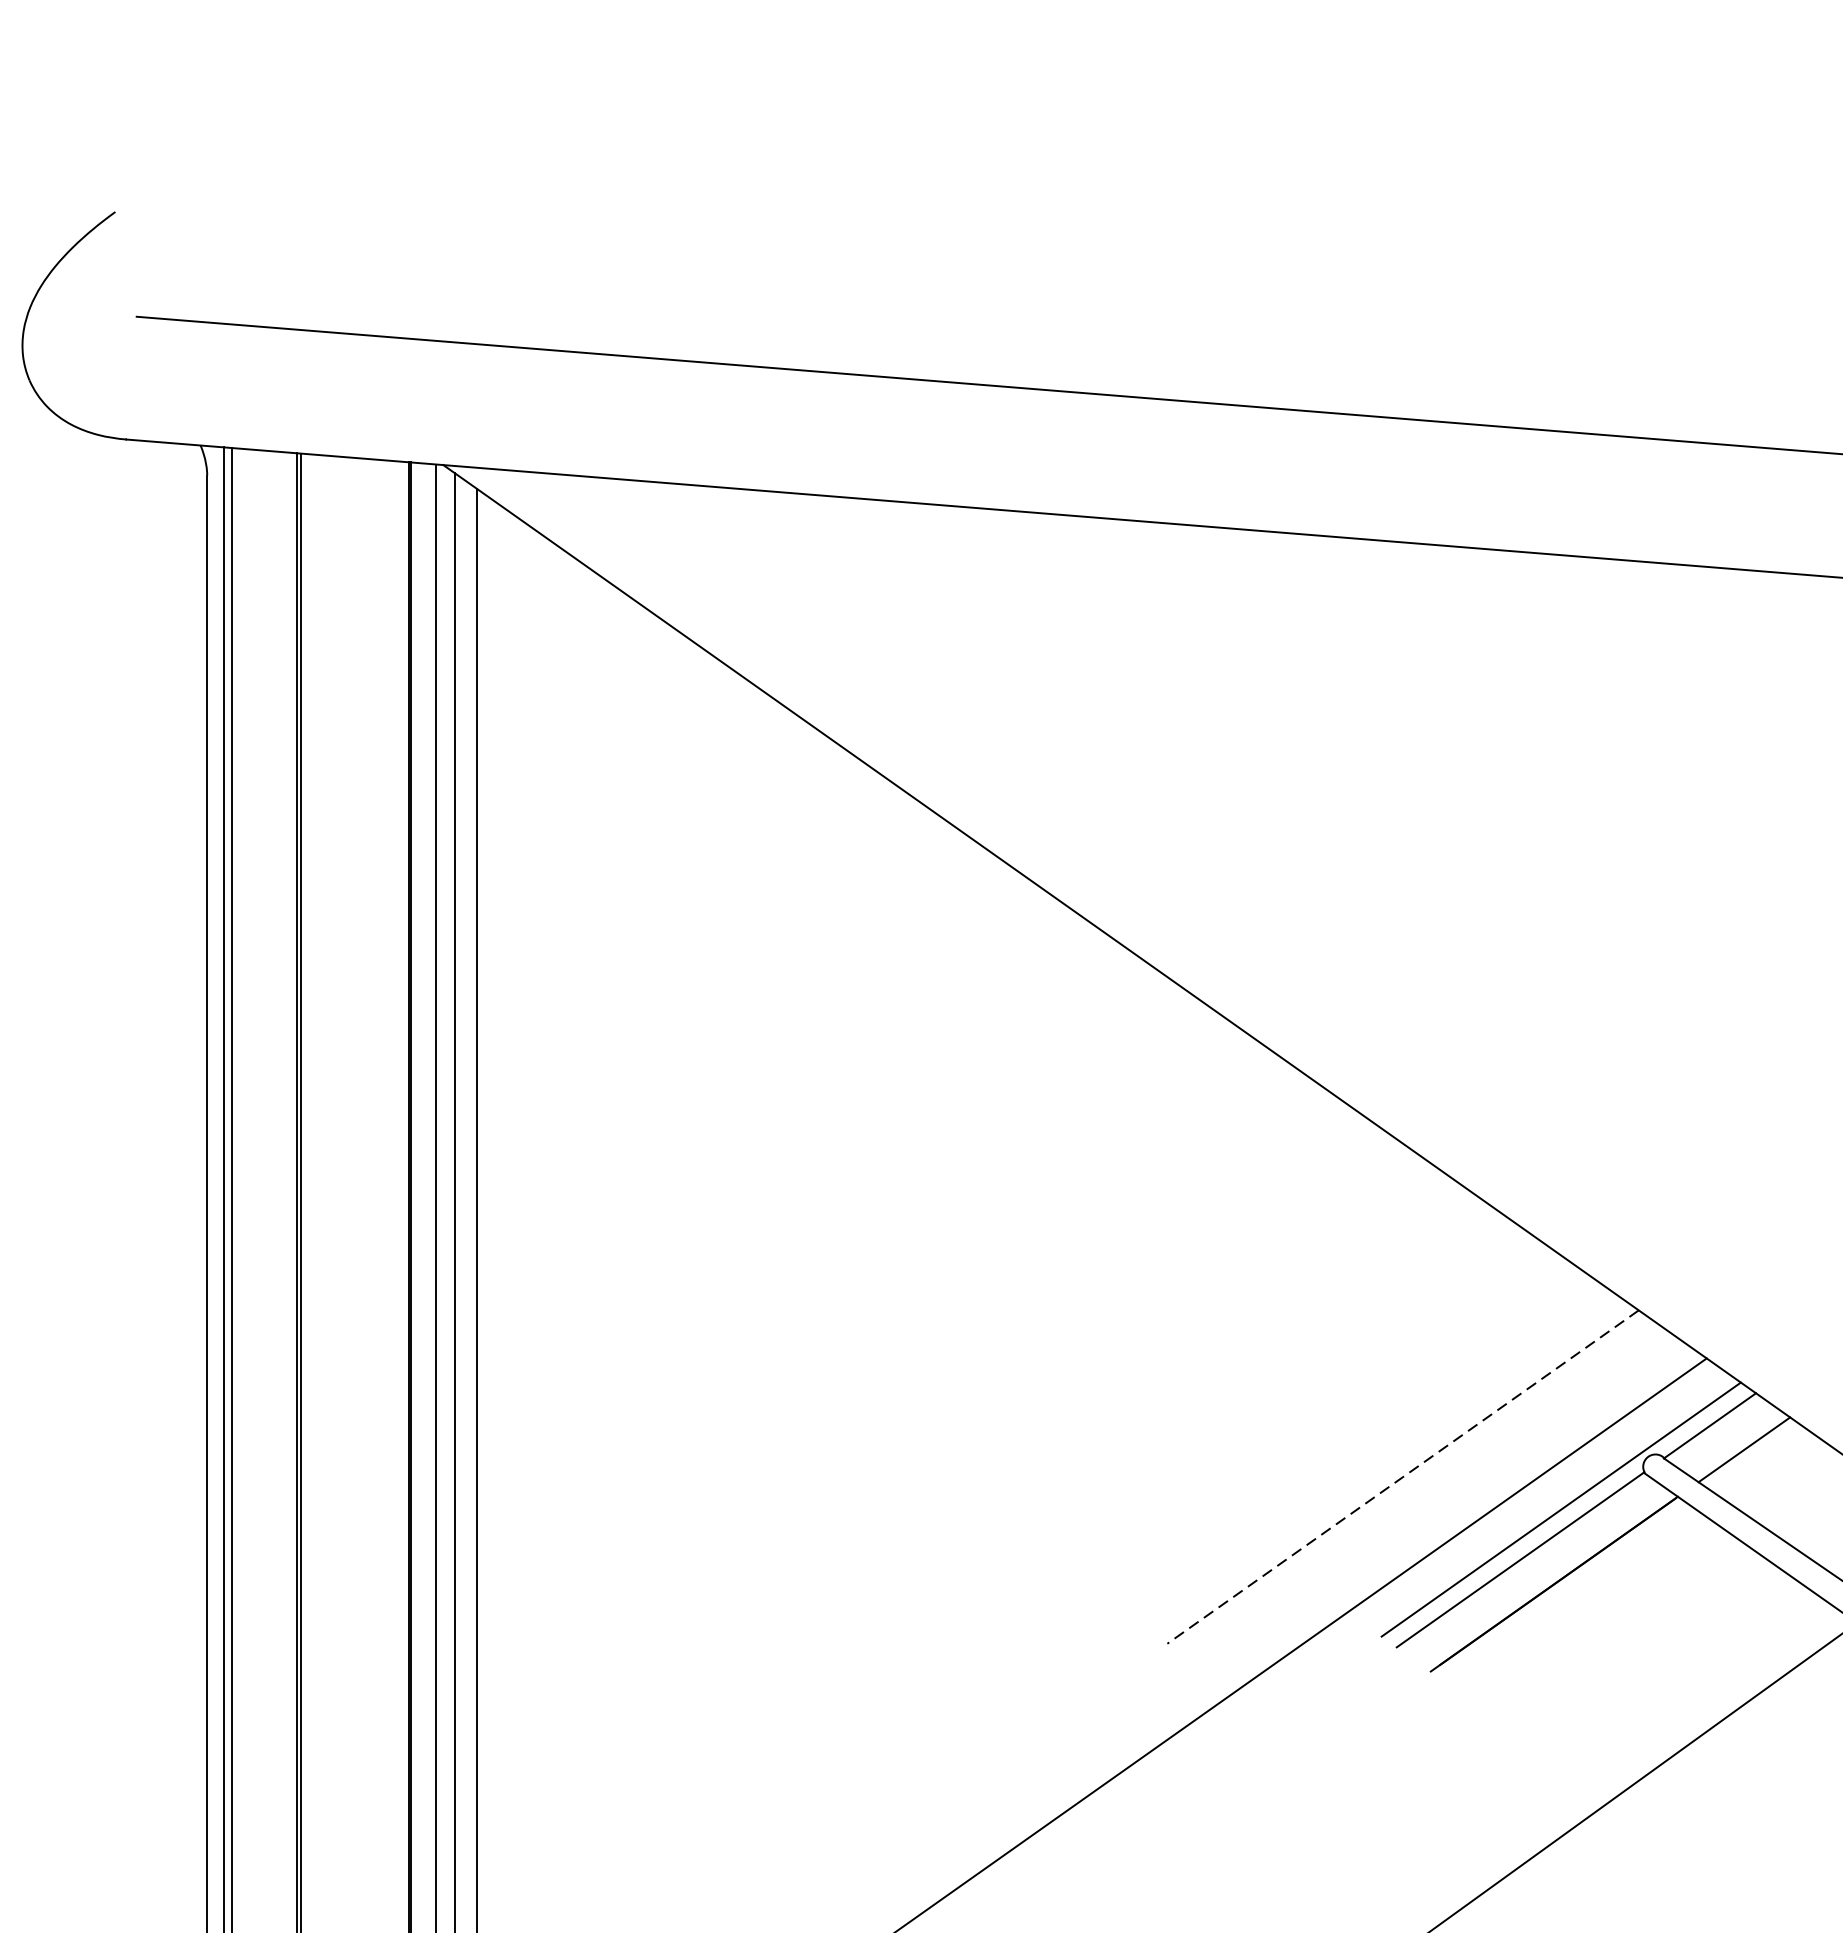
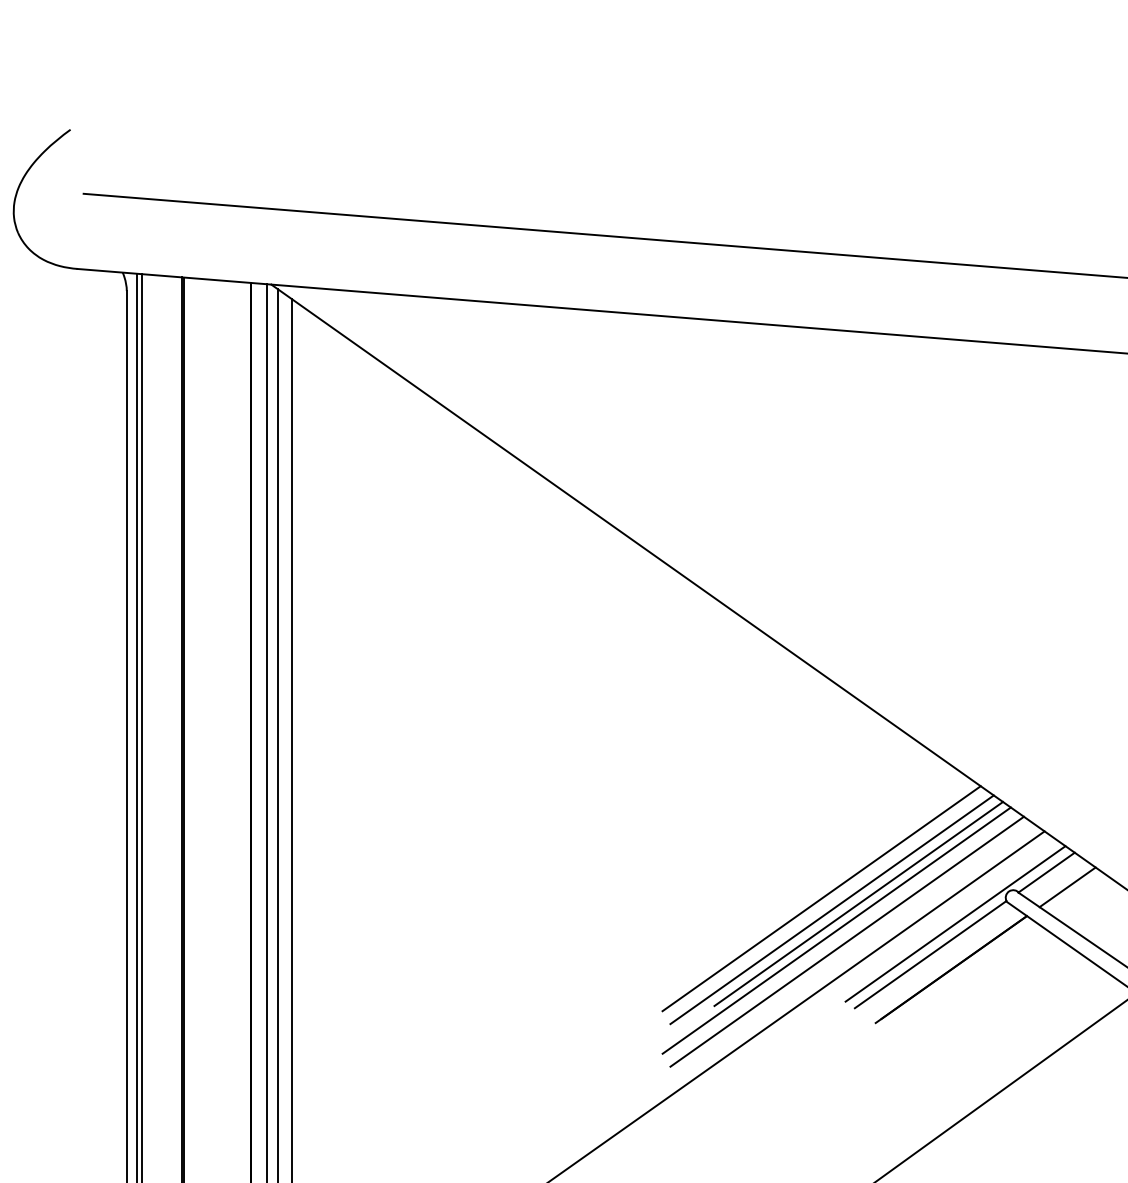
line: (1342, 1468) -> (821, 898), added
line: (1402, 1477) -> (858, 904), dashed -> solid
line: (1358, 1486) -> (831, 909), added
line: (1366, 1520) -> (836, 930), added
line: (1383, 1538) -> (846, 941), added

